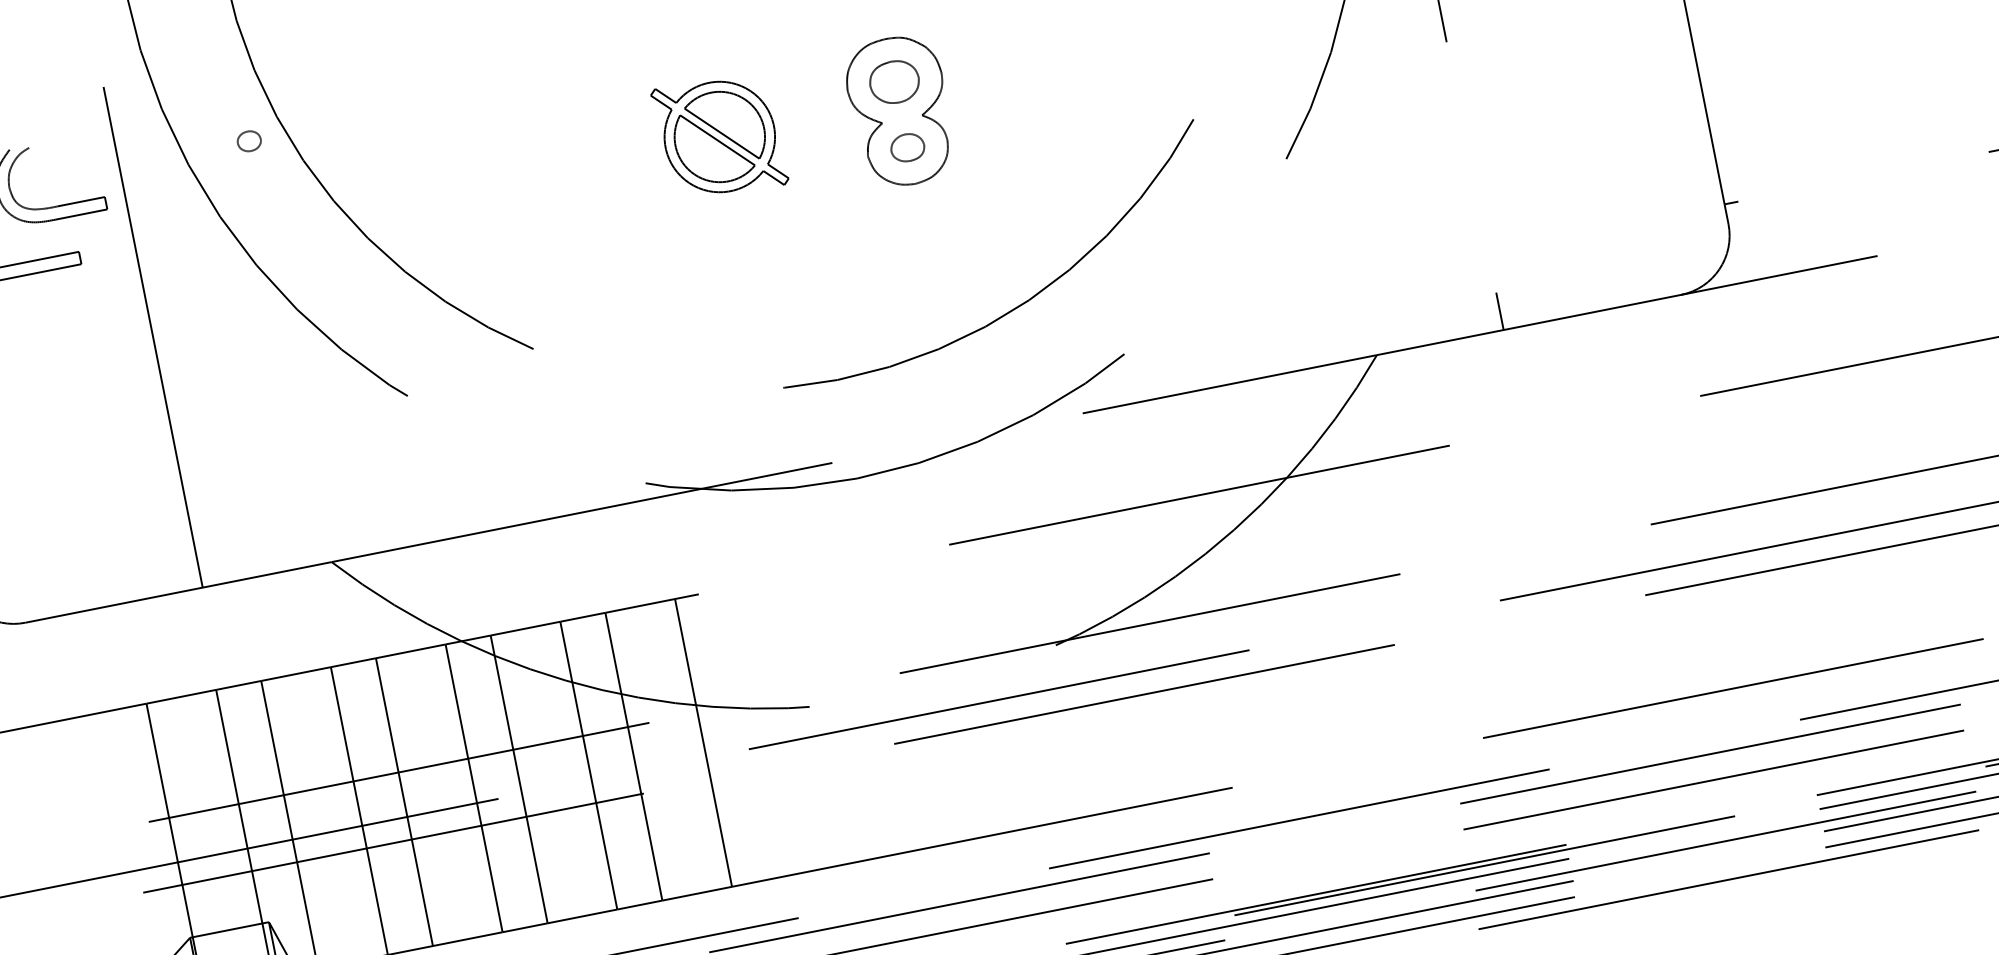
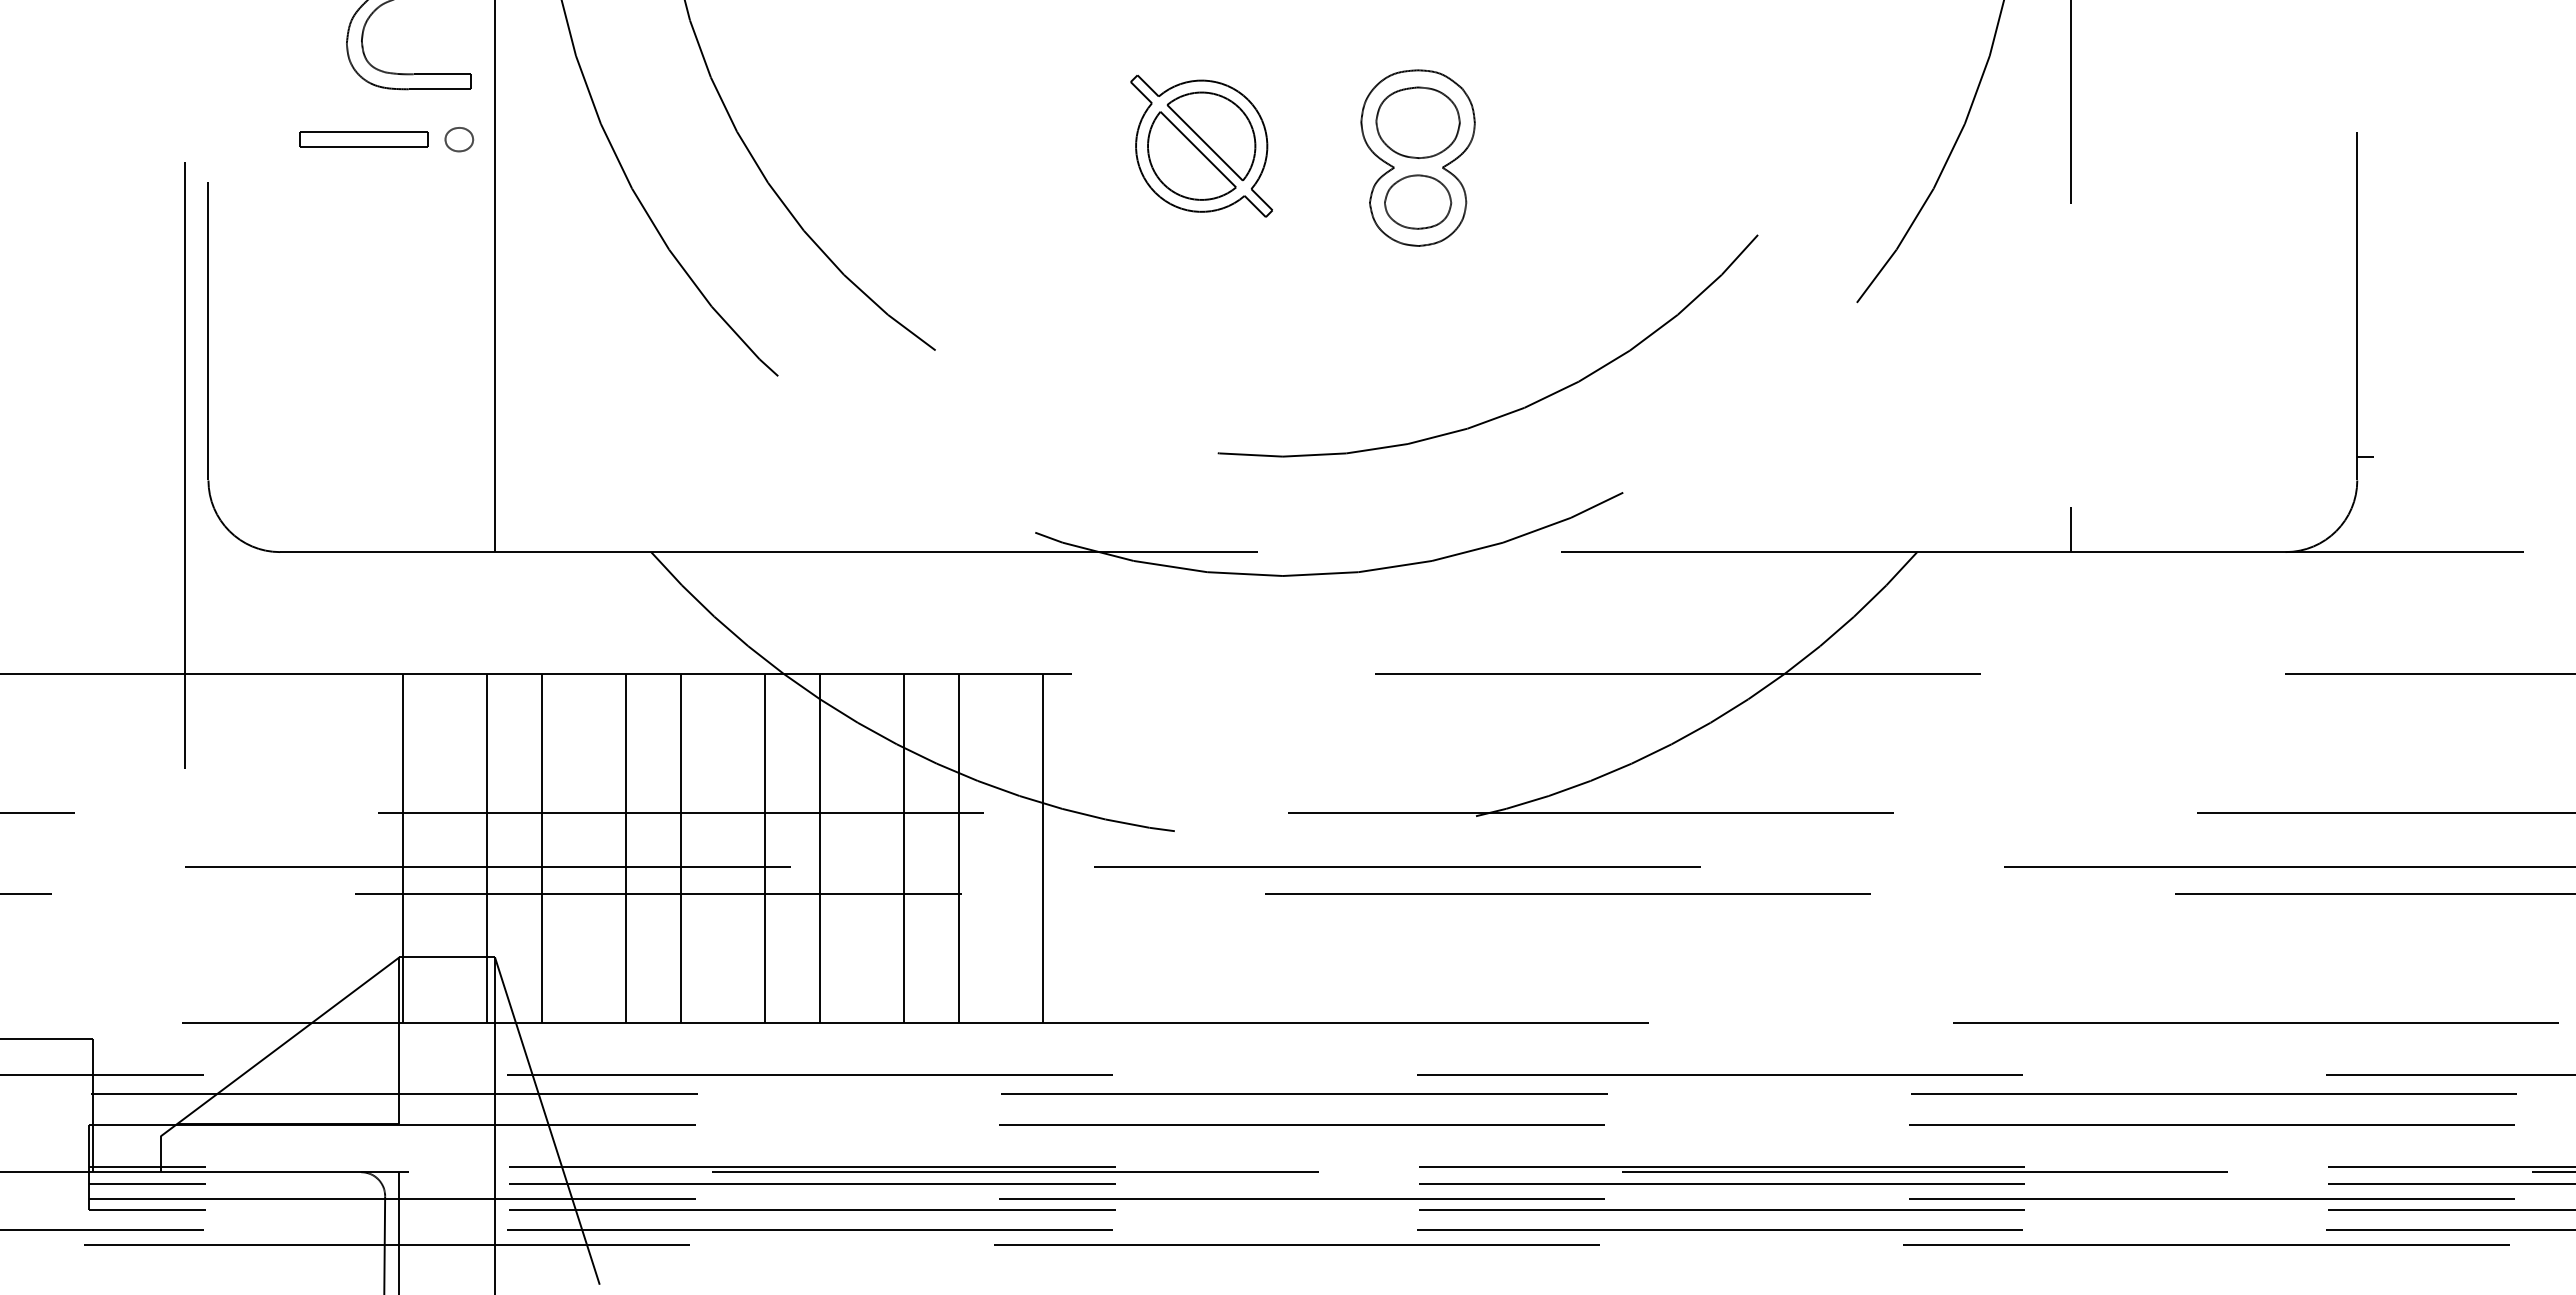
part: (894, 82) -> (1417, 122), size x1.43
part: (249, 141) -> (459, 139), moved
part: (907, 147) -> (1418, 201), size x1.67

